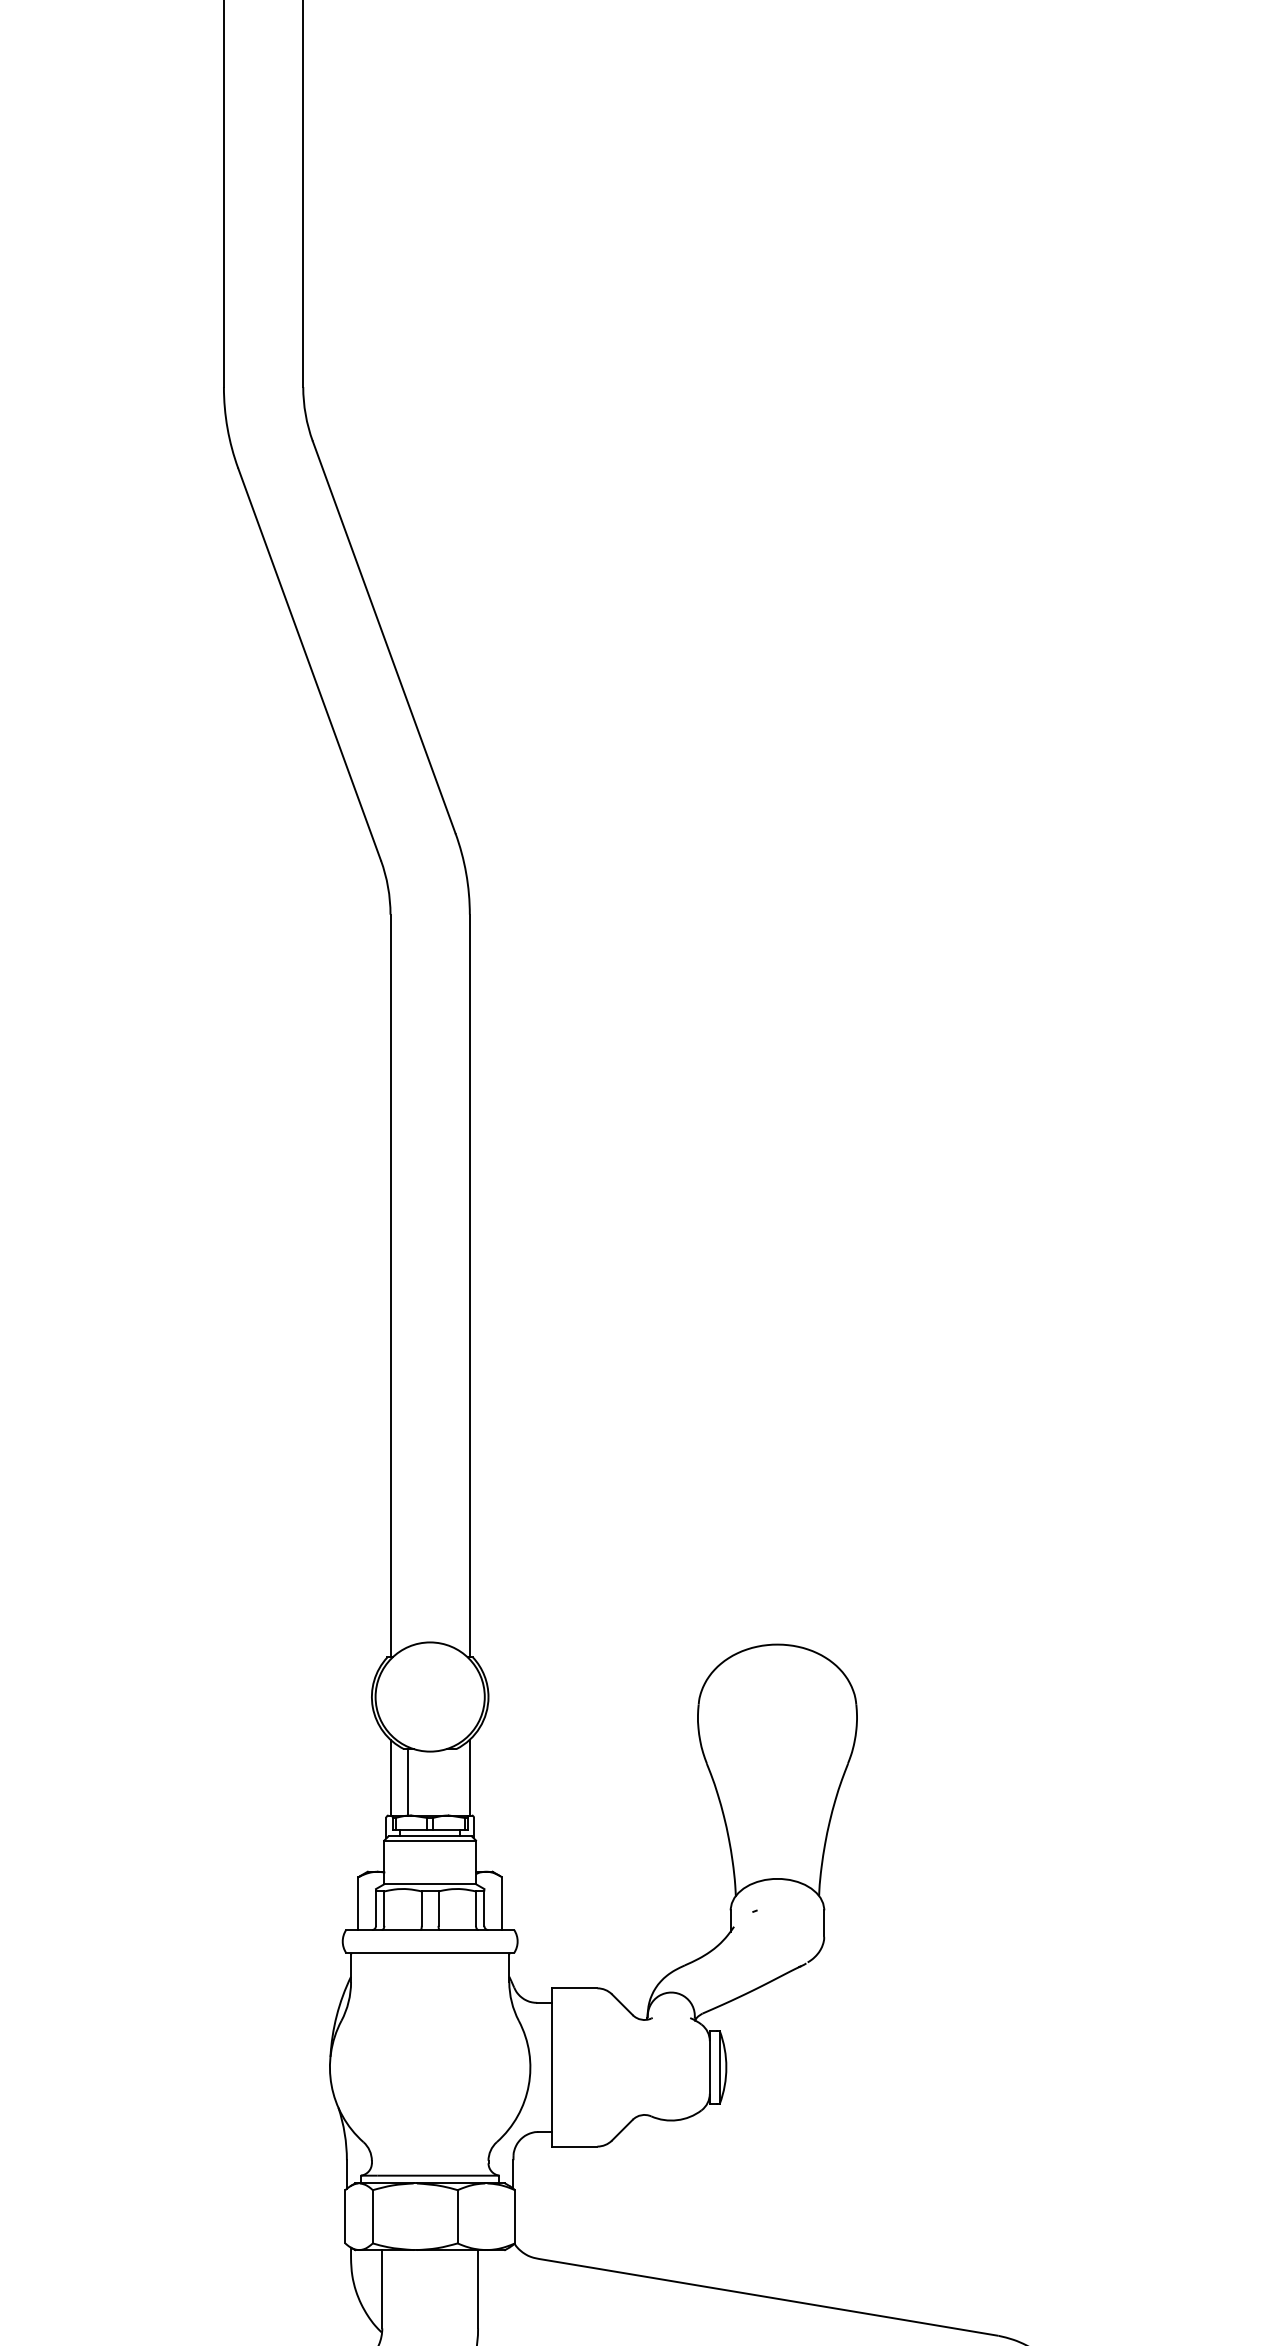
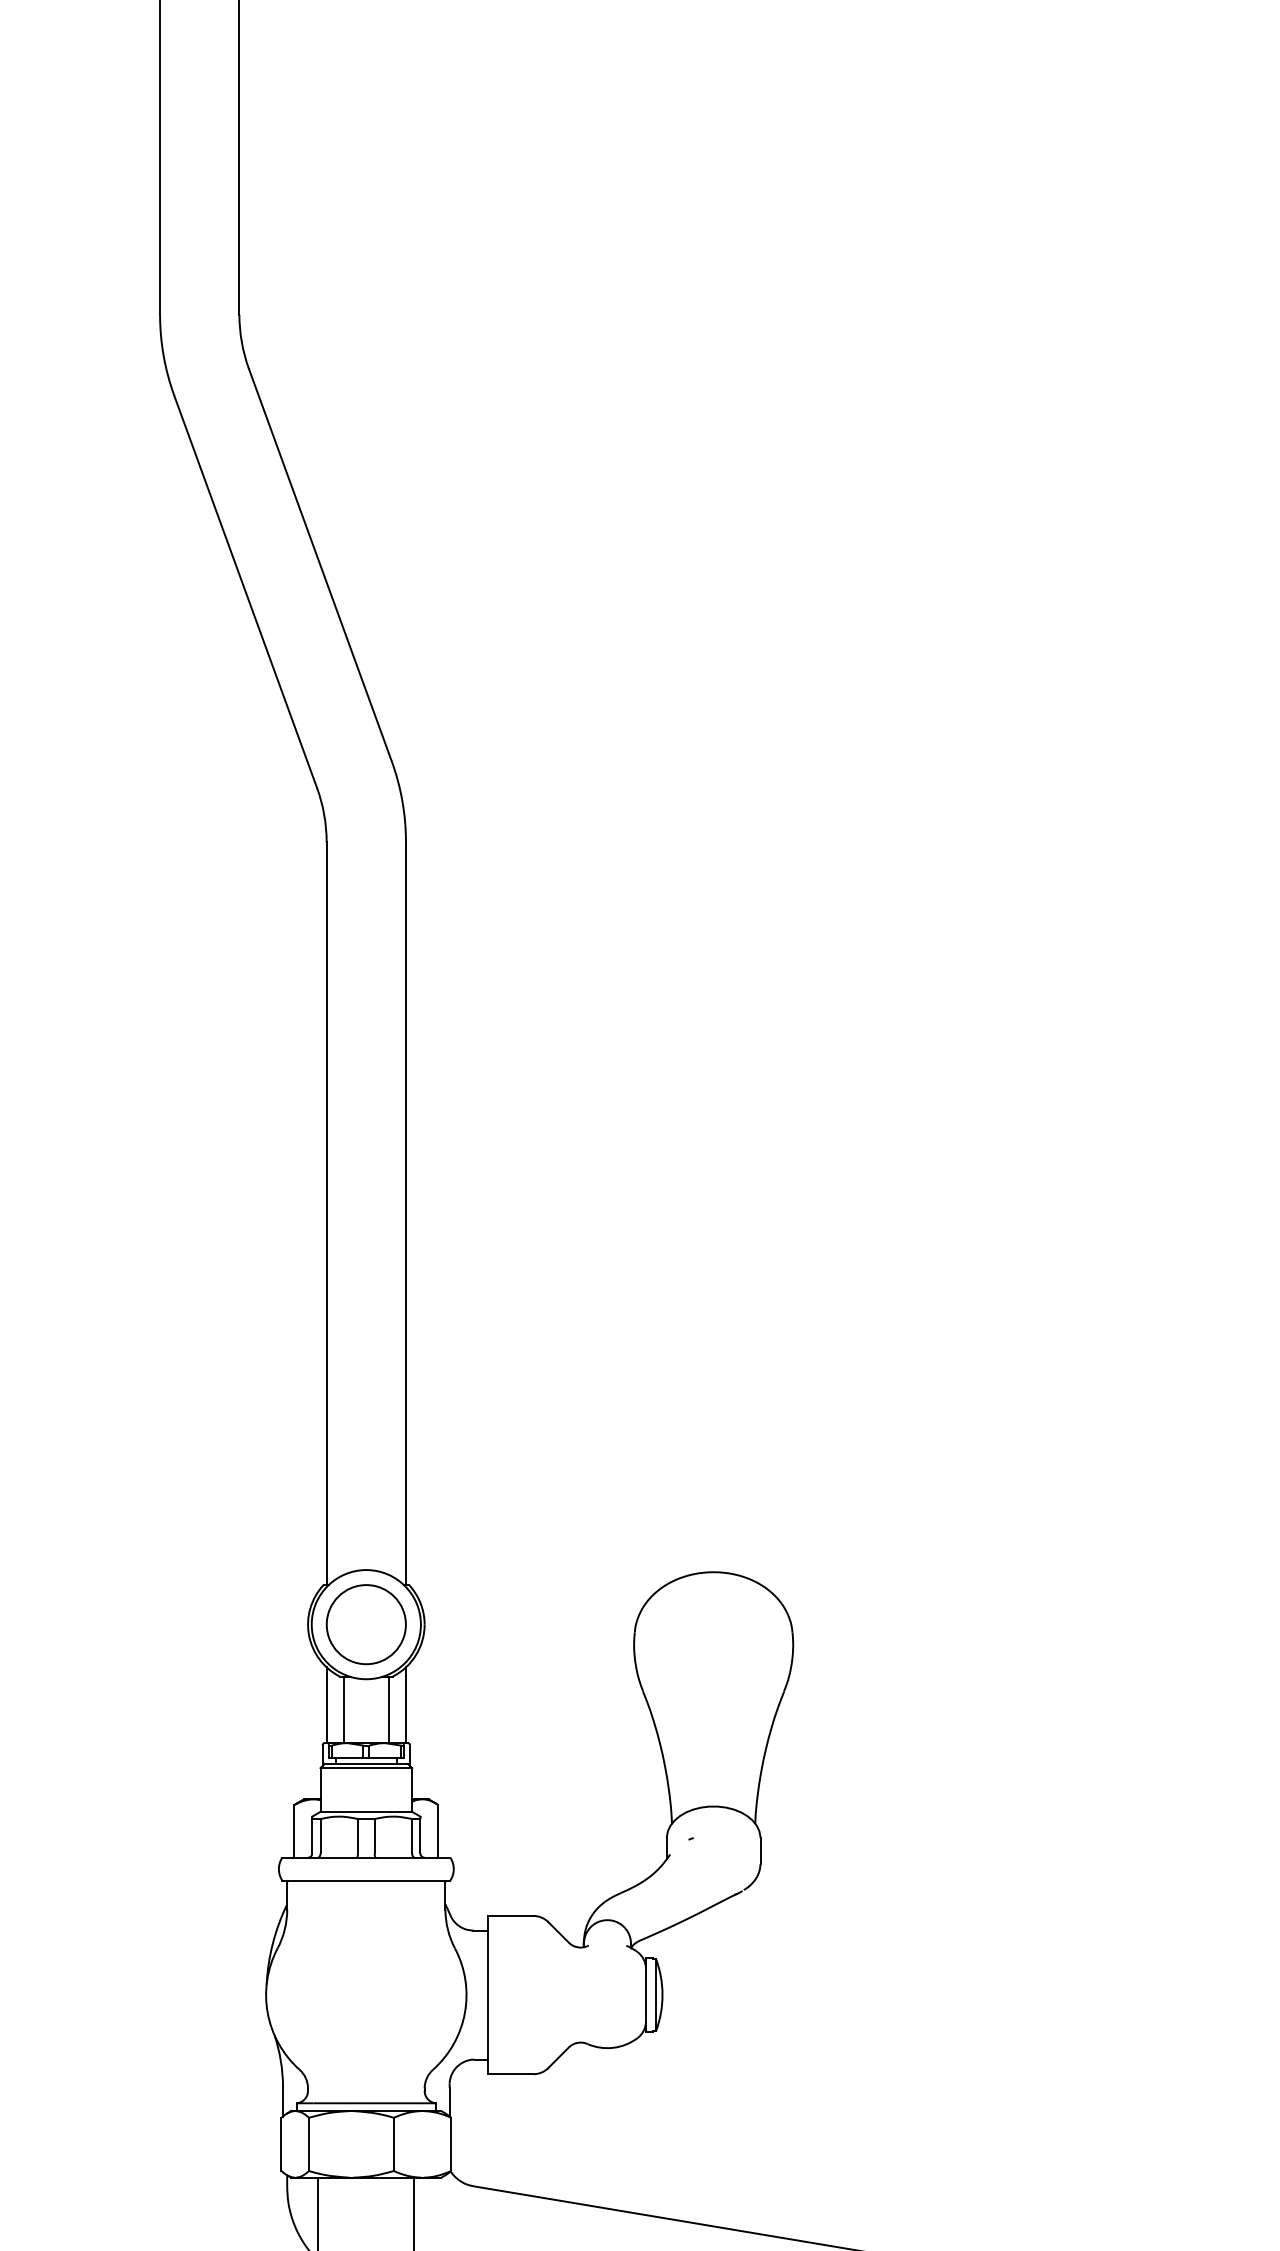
circle: (429, 1696) -> (365, 1624), added
line: (452, 1782) -> (388, 1710), added

